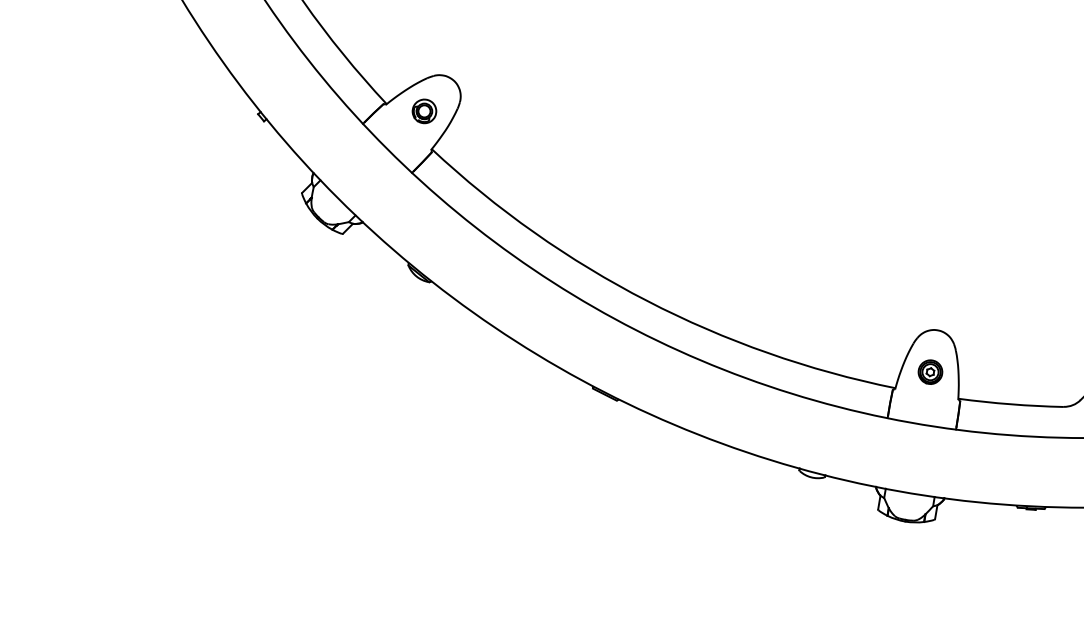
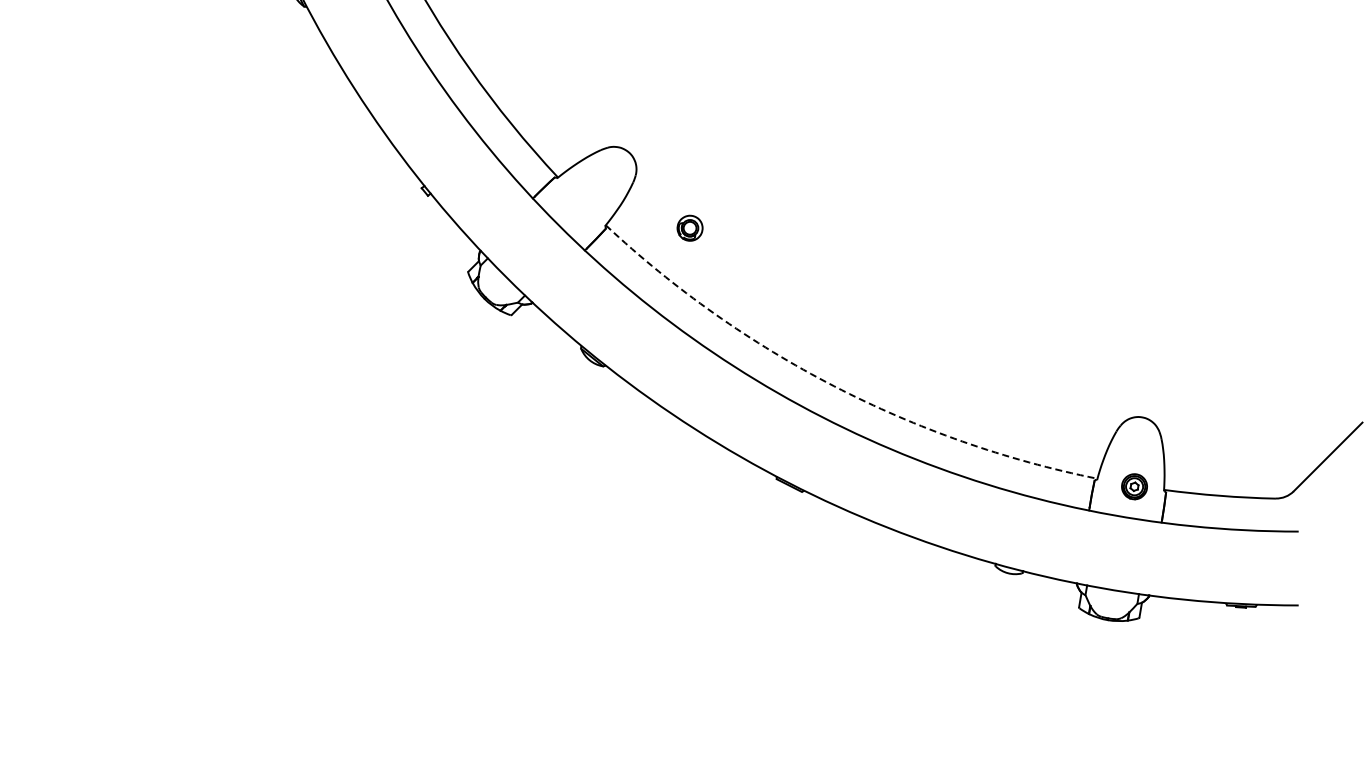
part: (423, 110) -> (689, 227), moved
arc: (647, 301) -> (834, 386), solid -> dashed
part: (930, 371) -> (1134, 486), moved

